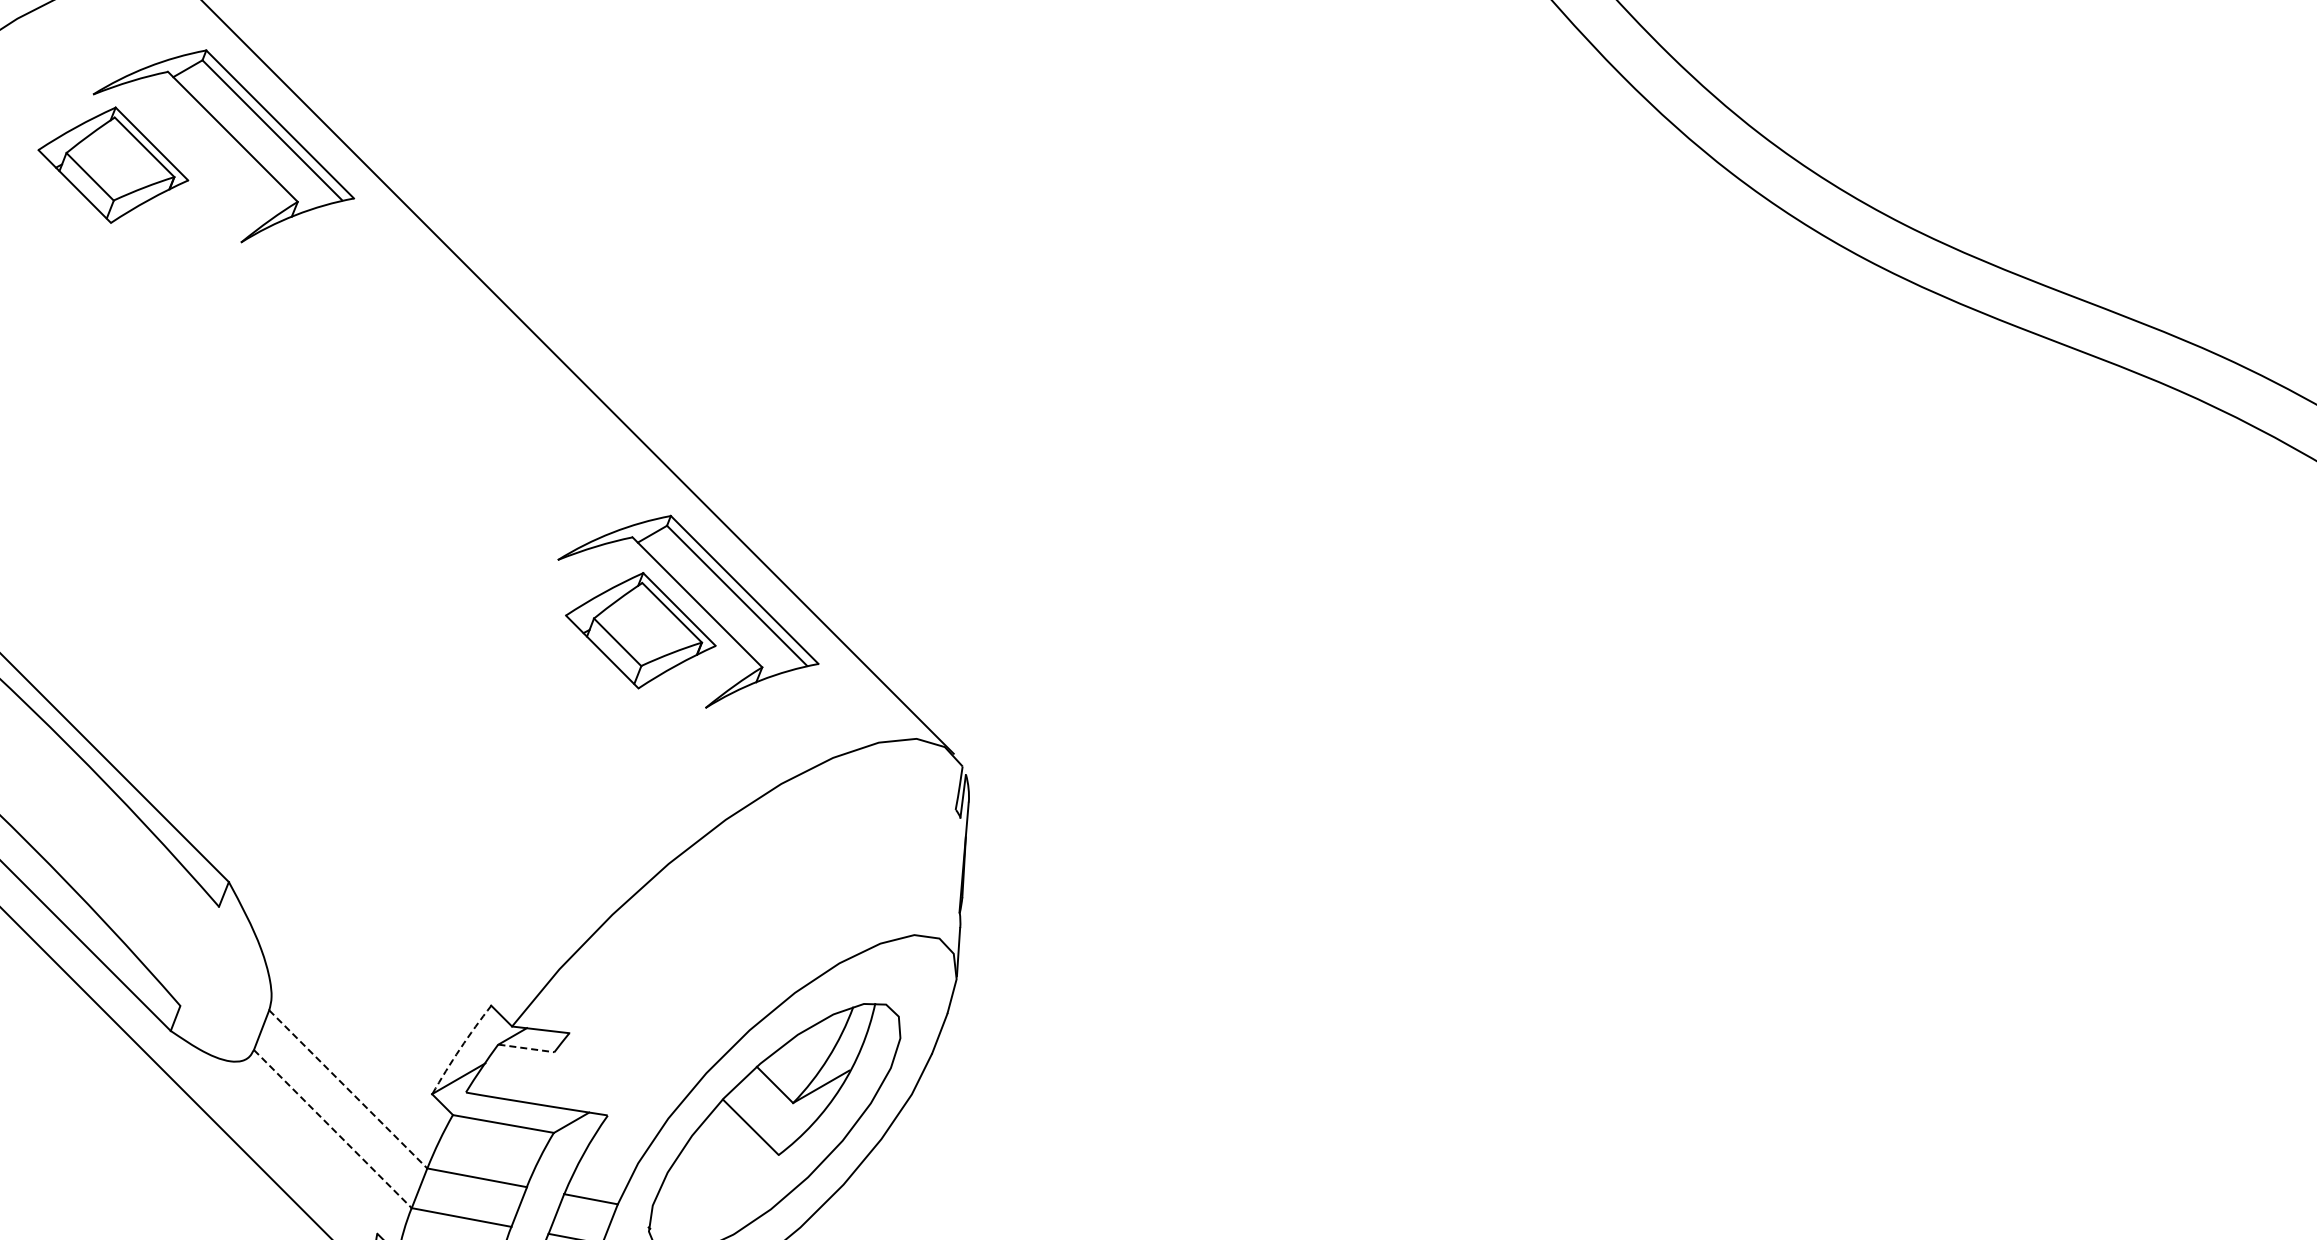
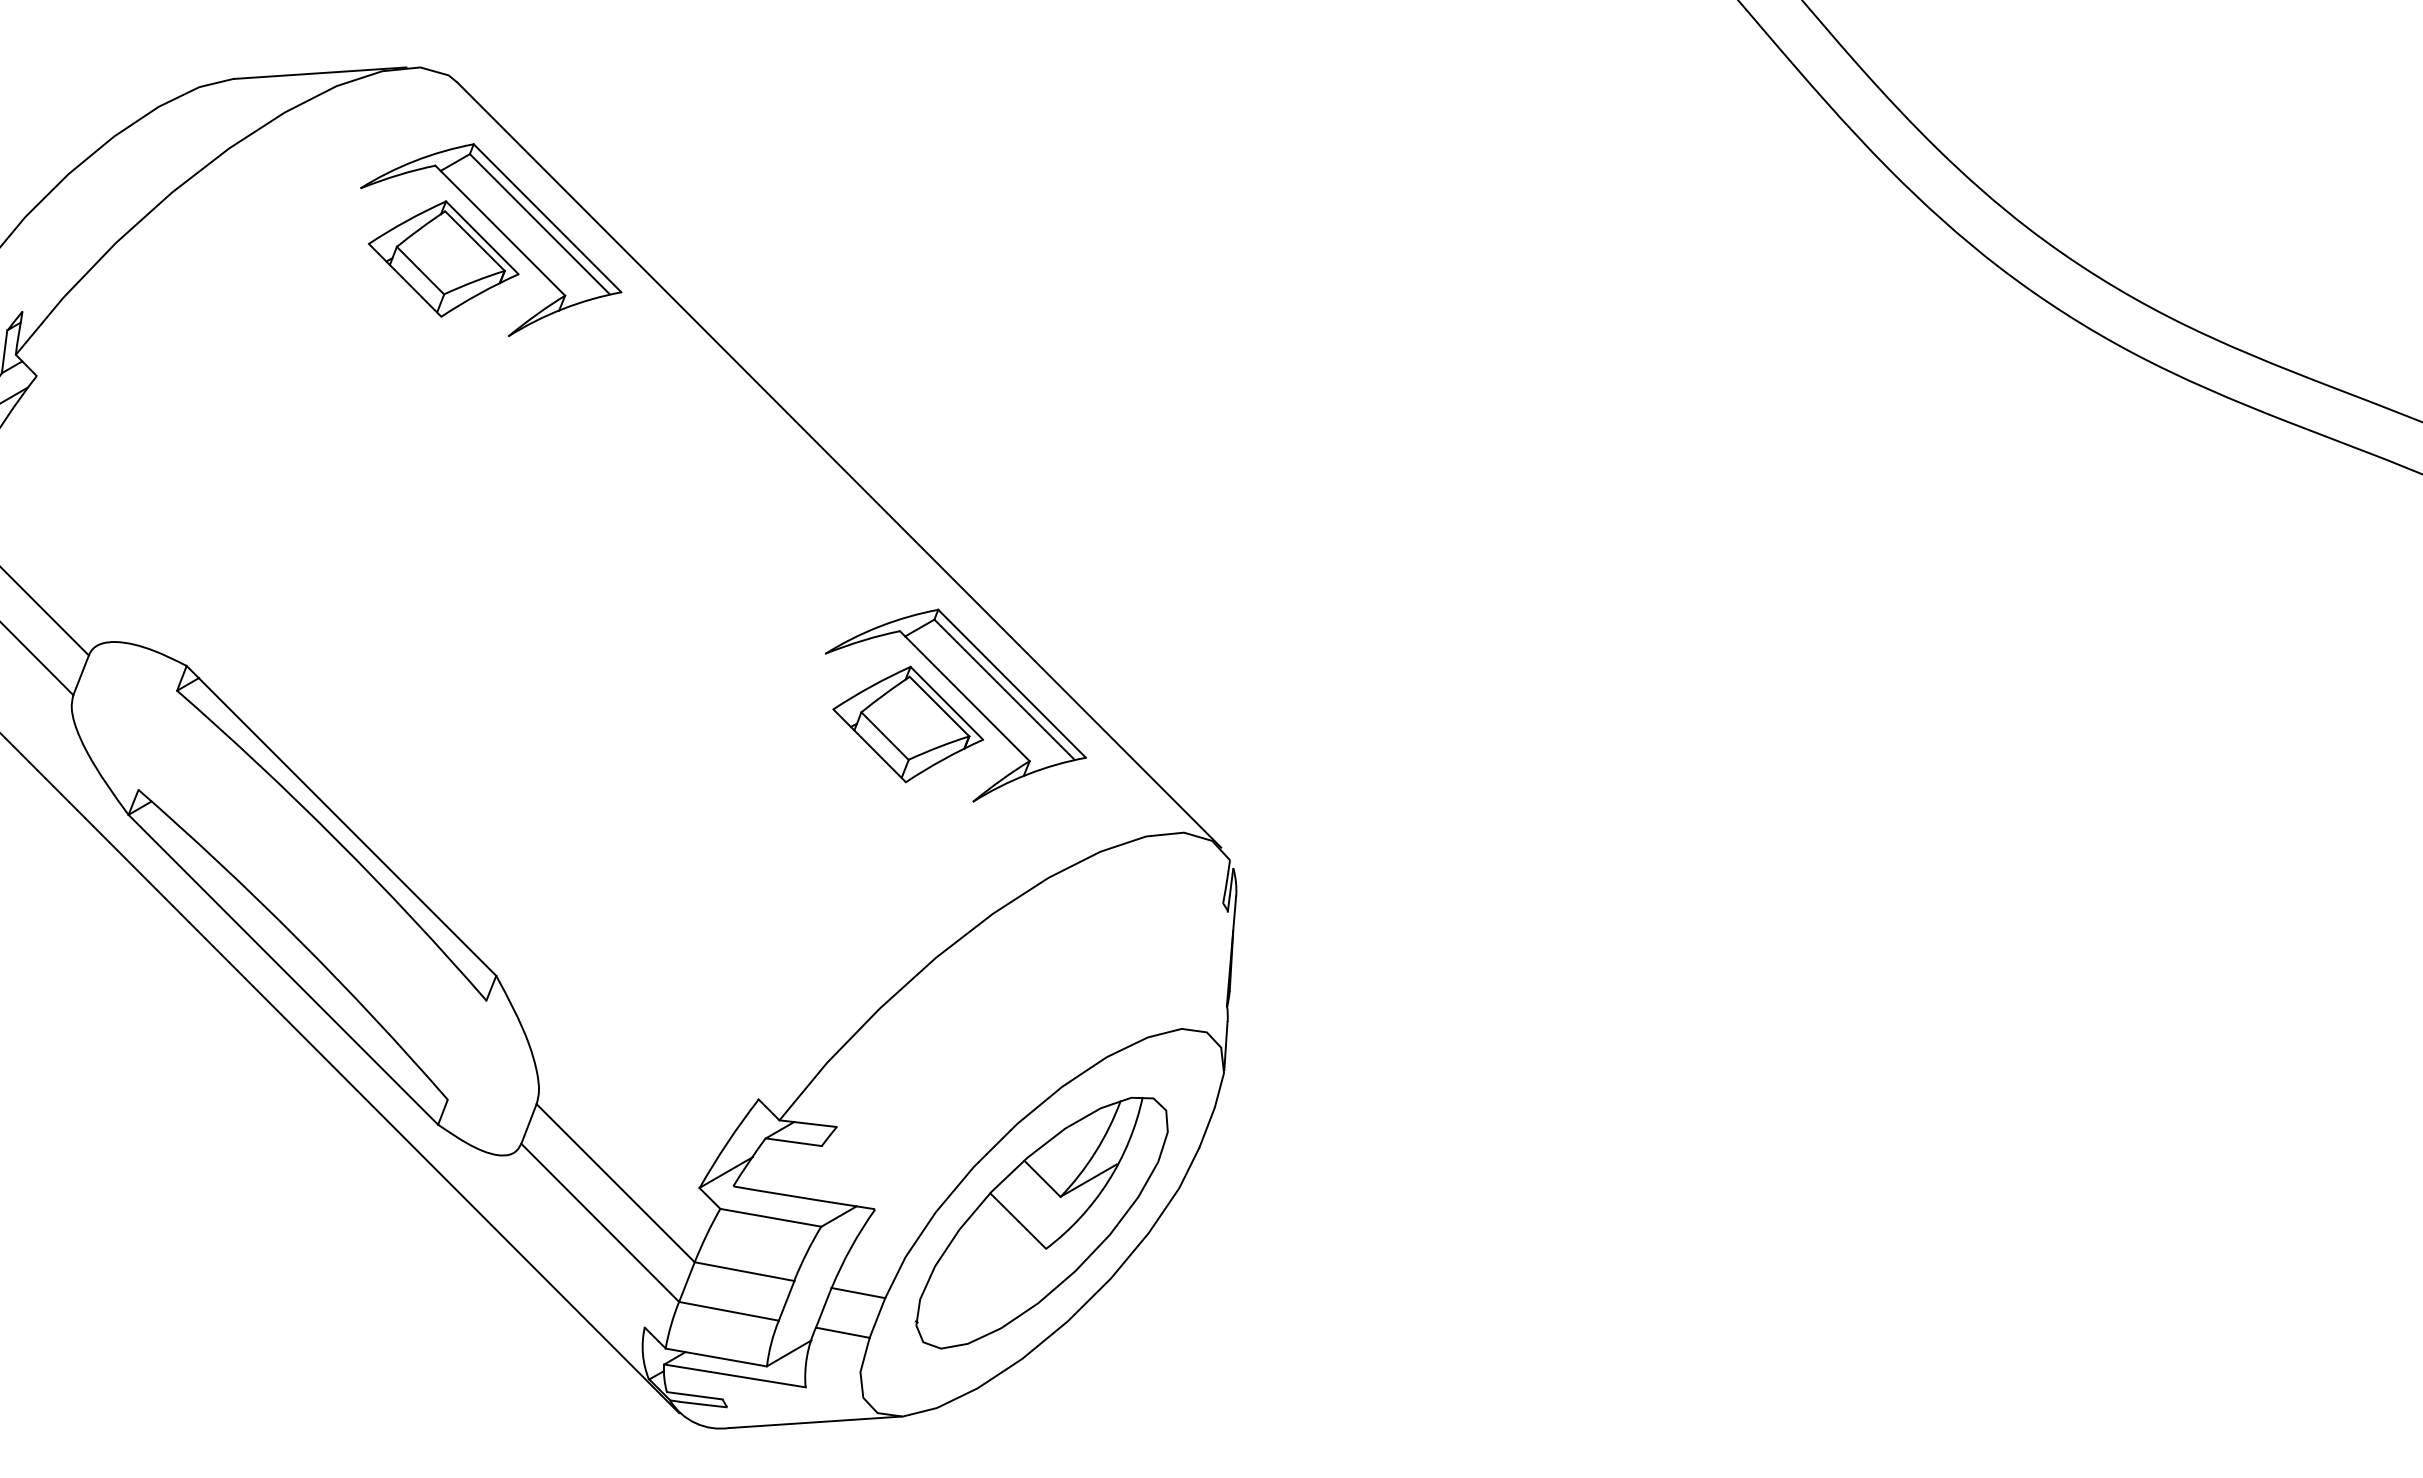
part: (113, 164) -> (443, 258), moved
arc: (460, 1048) -> (727, 1142), dashed -> solid
line: (527, 1048) -> (794, 1142), dashed -> solid
line: (348, 1089) -> (615, 1183), dashed -> solid
line: (333, 1128) -> (600, 1222), dashed -> solid

